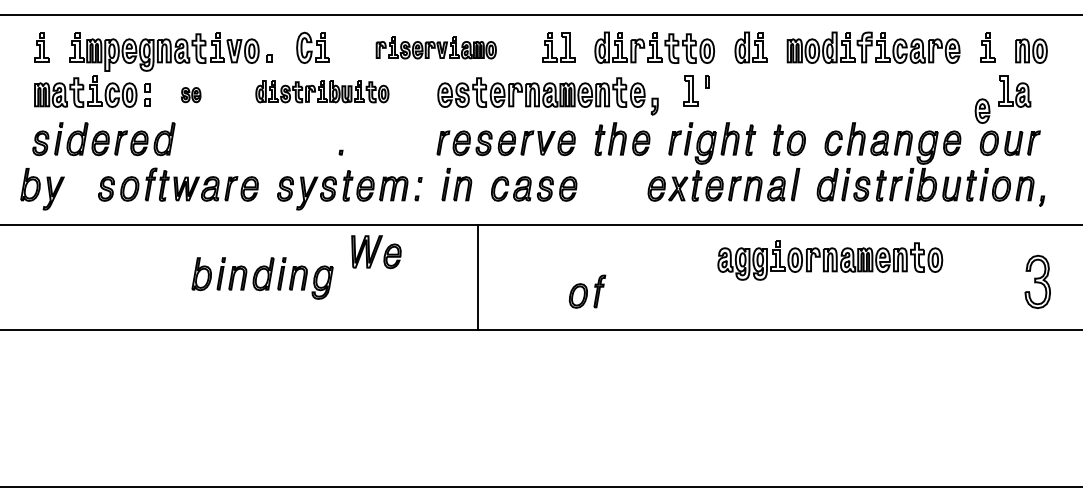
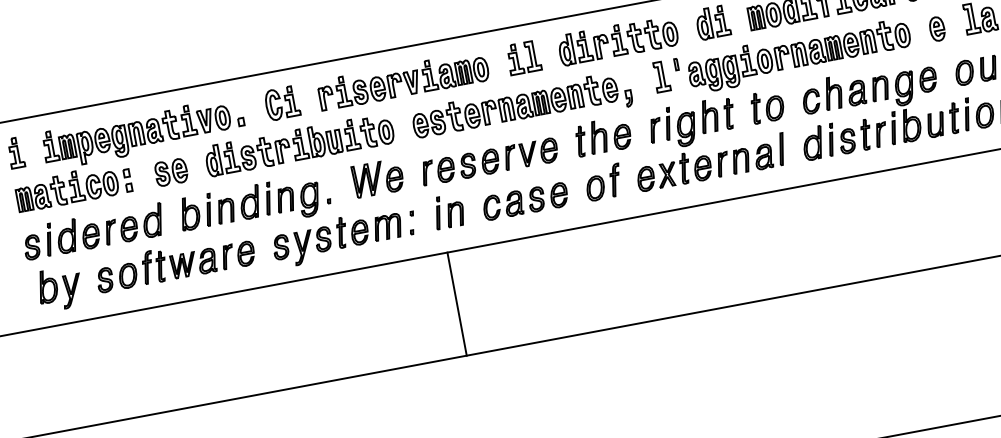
part: (436, 47) -> (403, 80), size x1.43
part: (322, 91) -> (299, 144), size x1.43
part: (190, 94) -> (170, 171), size x1.67
part: (982, 110) -> (937, 28), moved
part: (42, 189) -> (60, 289), moved
part: (376, 252) -> (378, 178), moved
part: (830, 260) -> (799, 55), moved
line: (477, 276) -> (456, 303), moved
part: (262, 278) -> (250, 206), moved
part: (587, 291) -> (603, 182), moved

